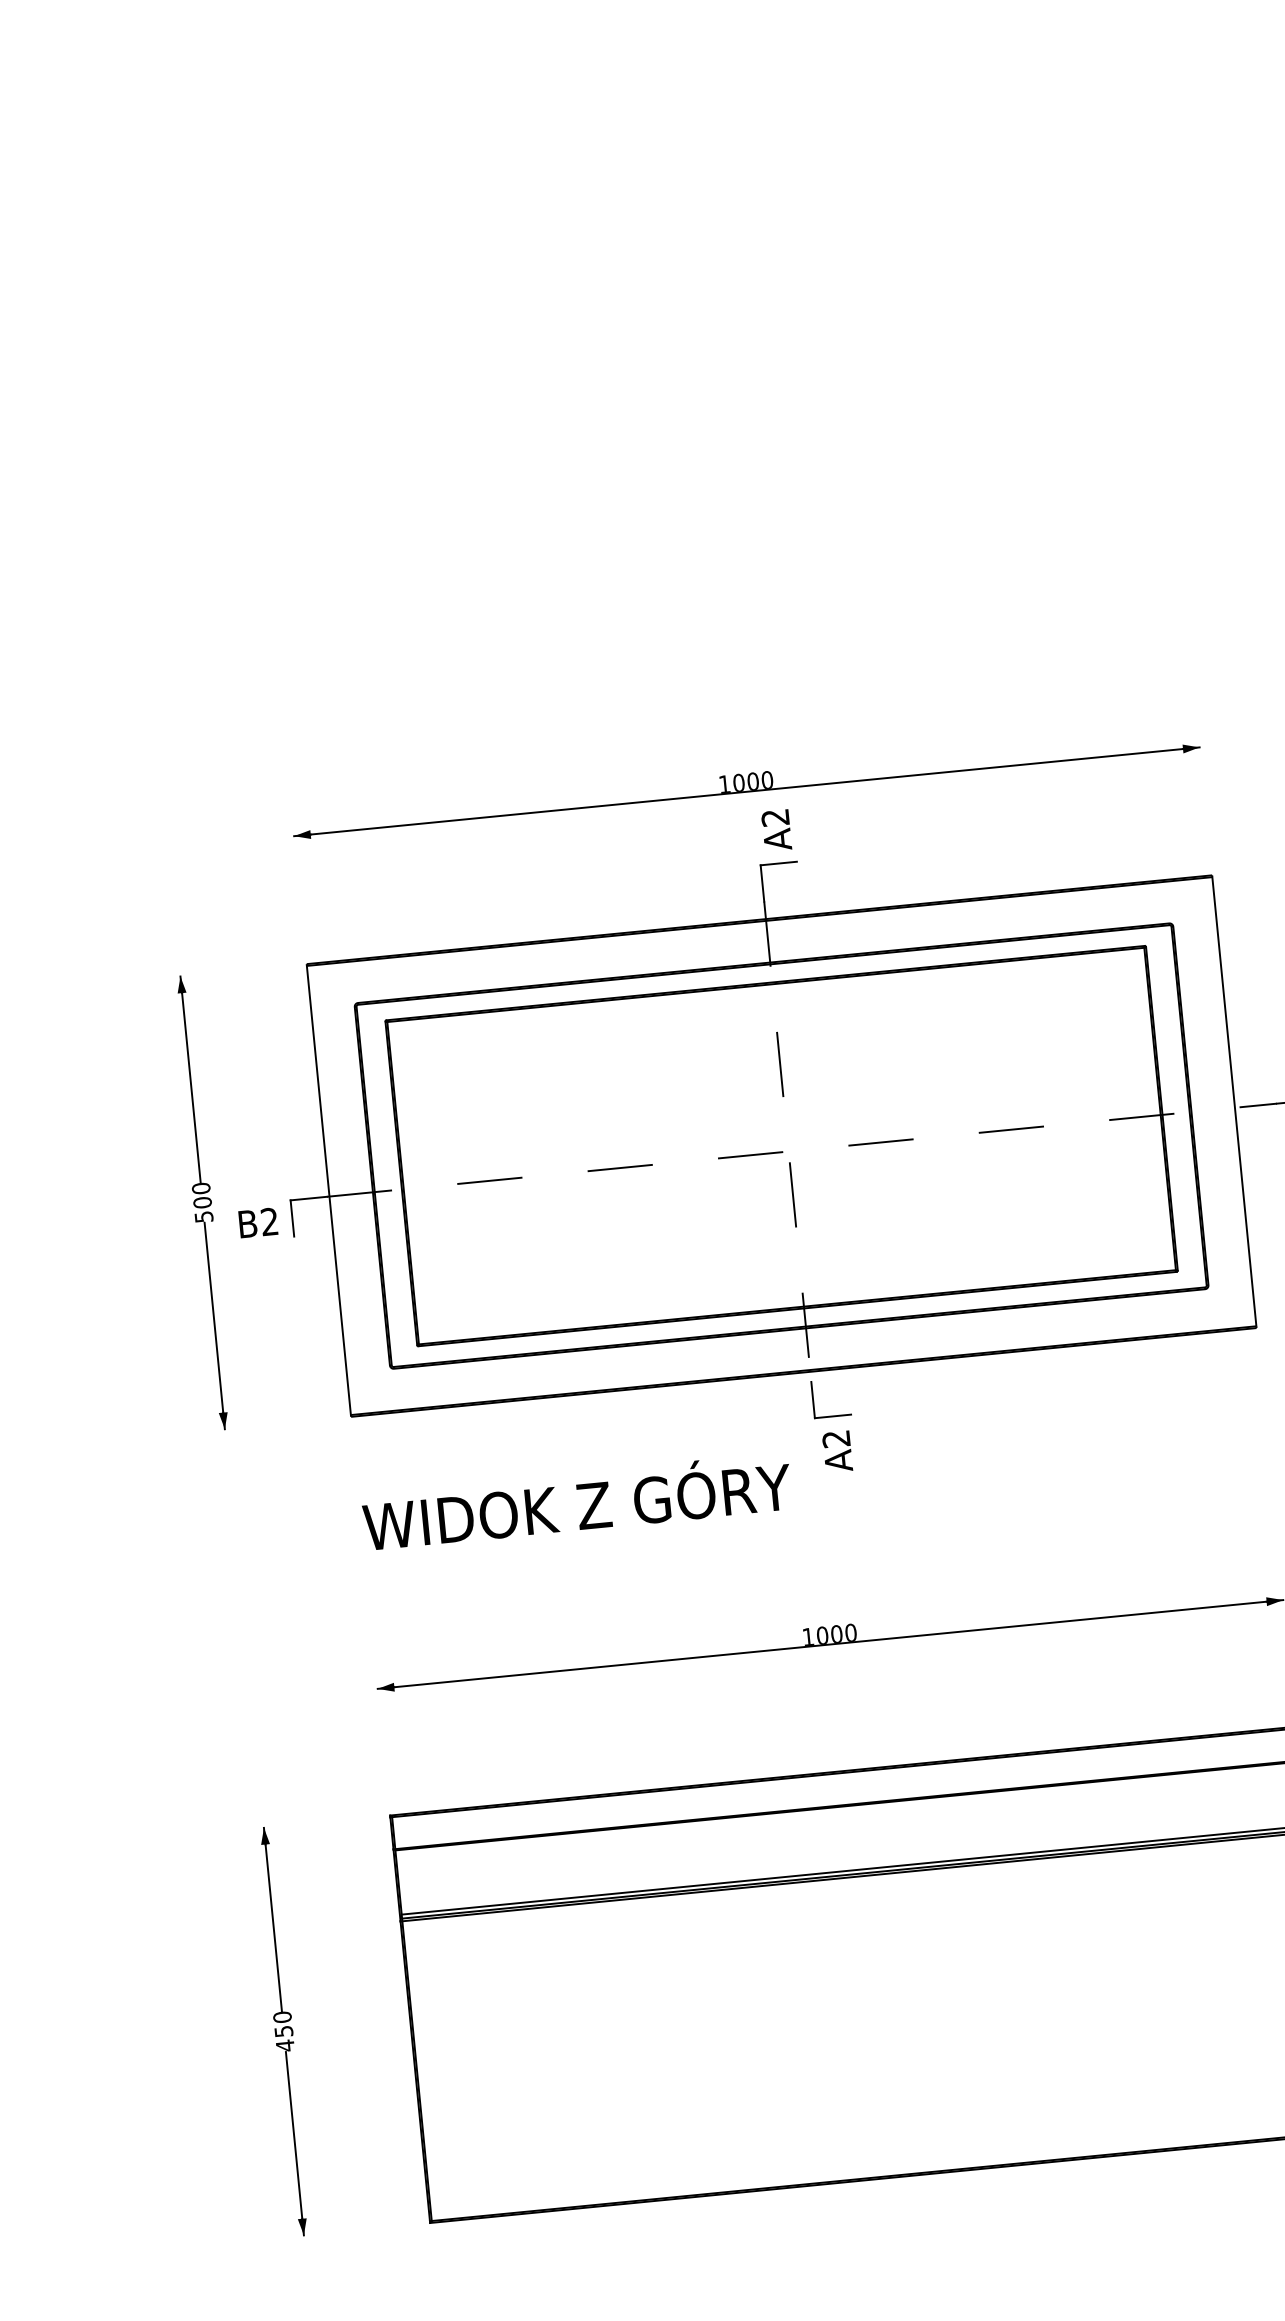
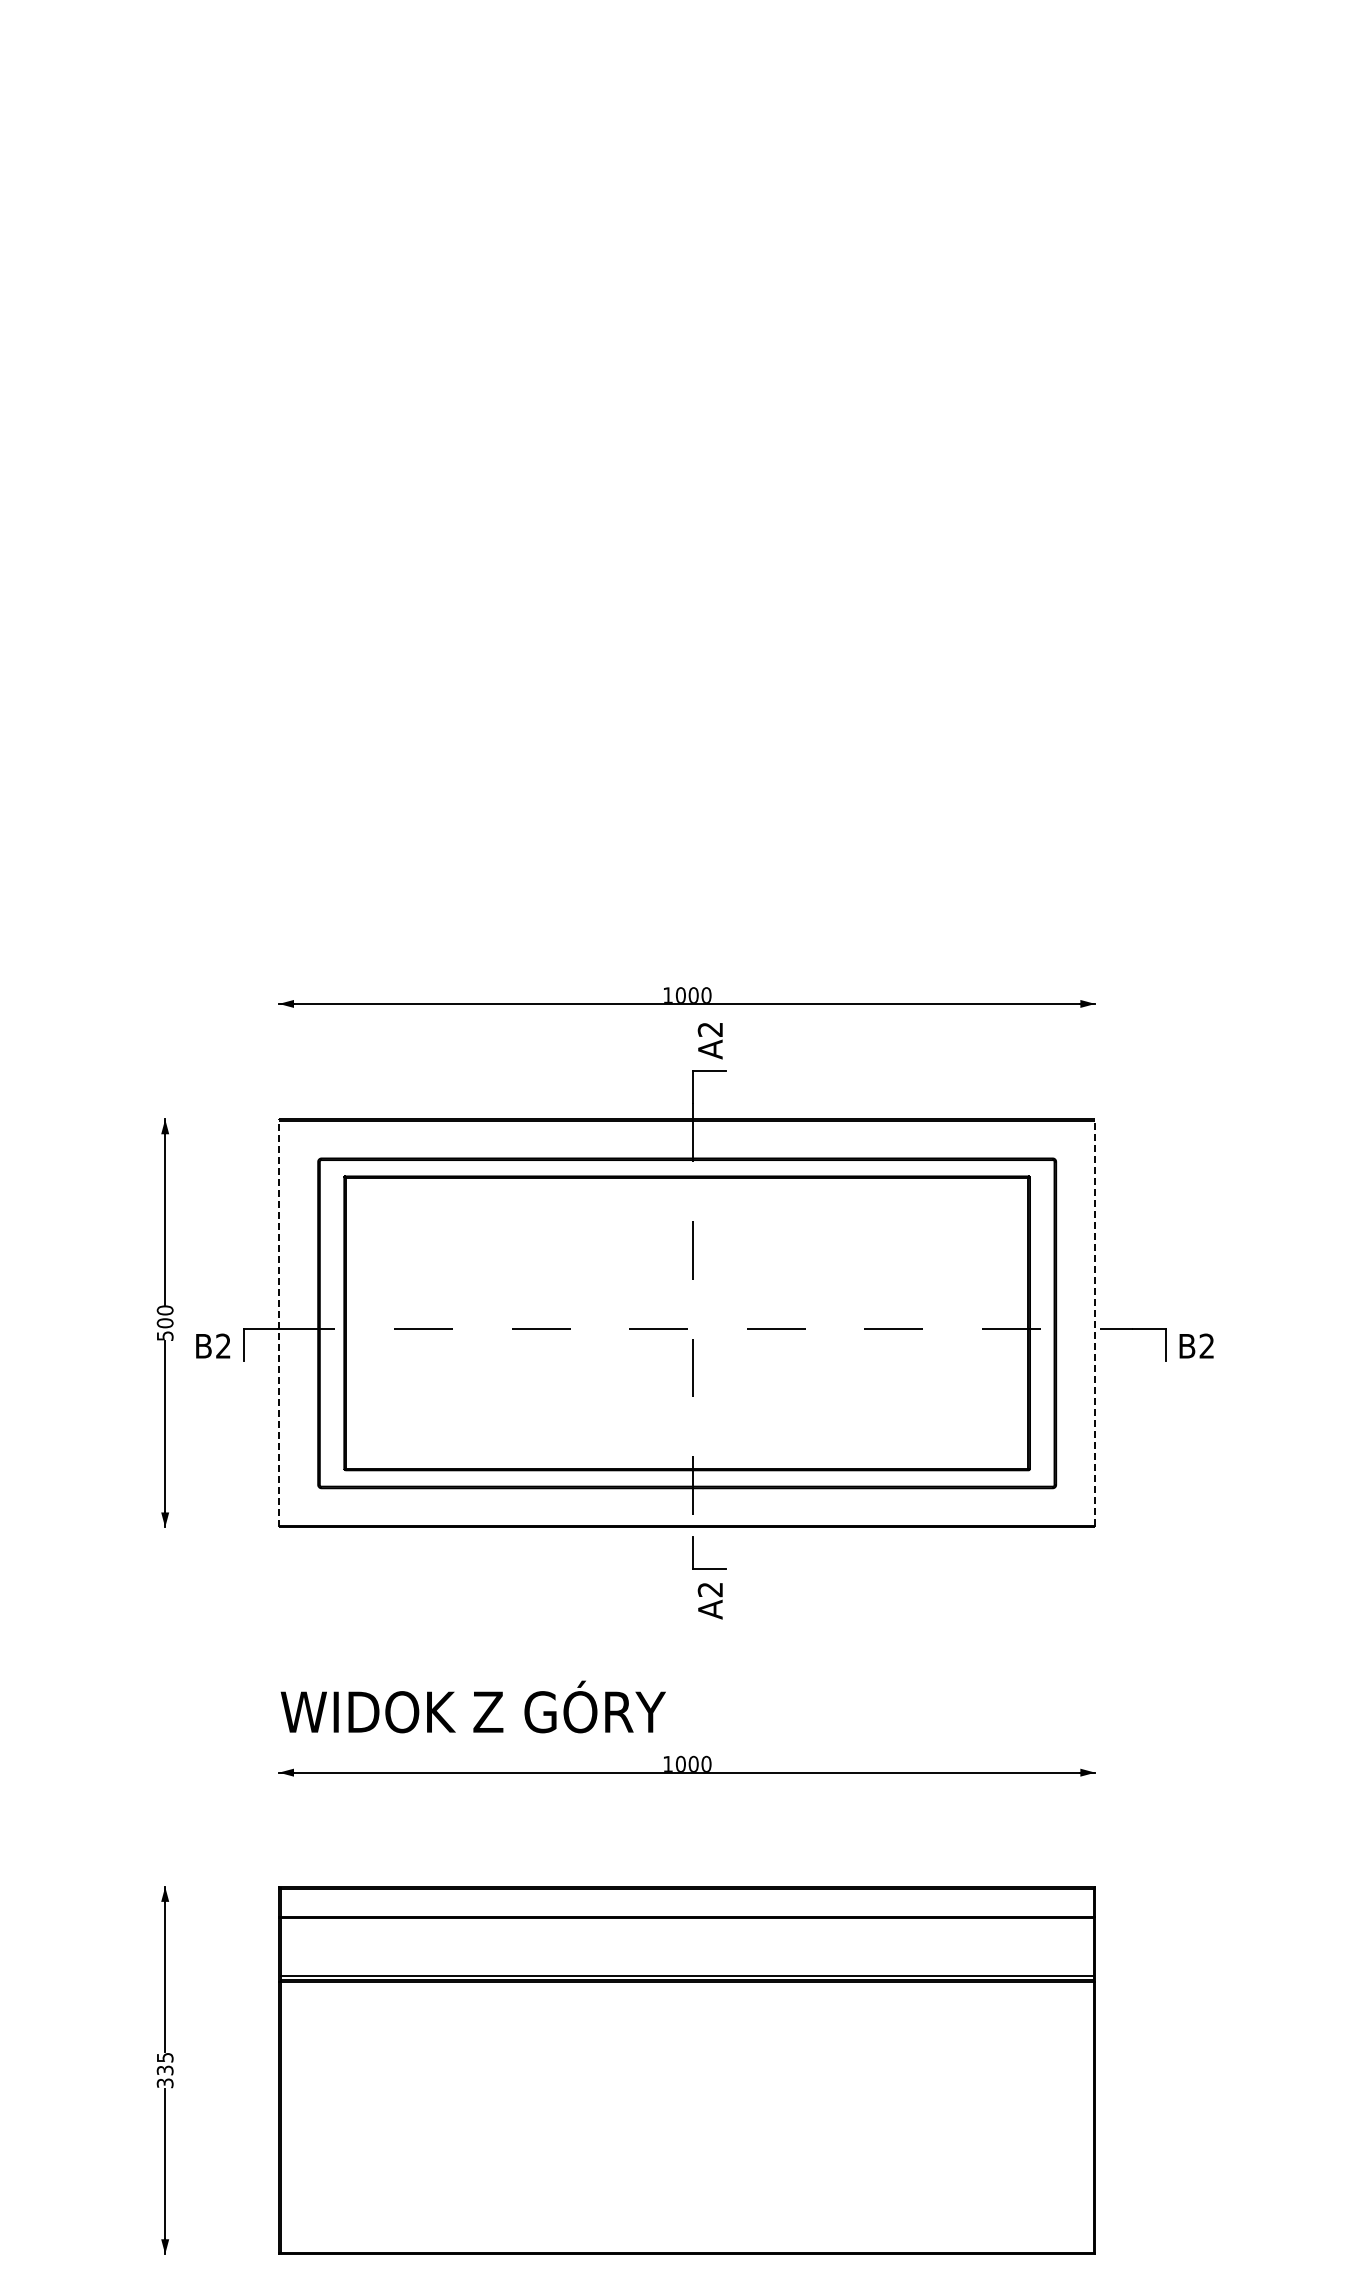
line: (1234, 1100) -> (1095, 1322), solid -> dashed
line: (329, 1189) -> (279, 1322), solid -> dashed
text: (576, 1501) -> (472, 1706), moved
text: (283, 2031) -> (164, 2070), 450 -> 335

